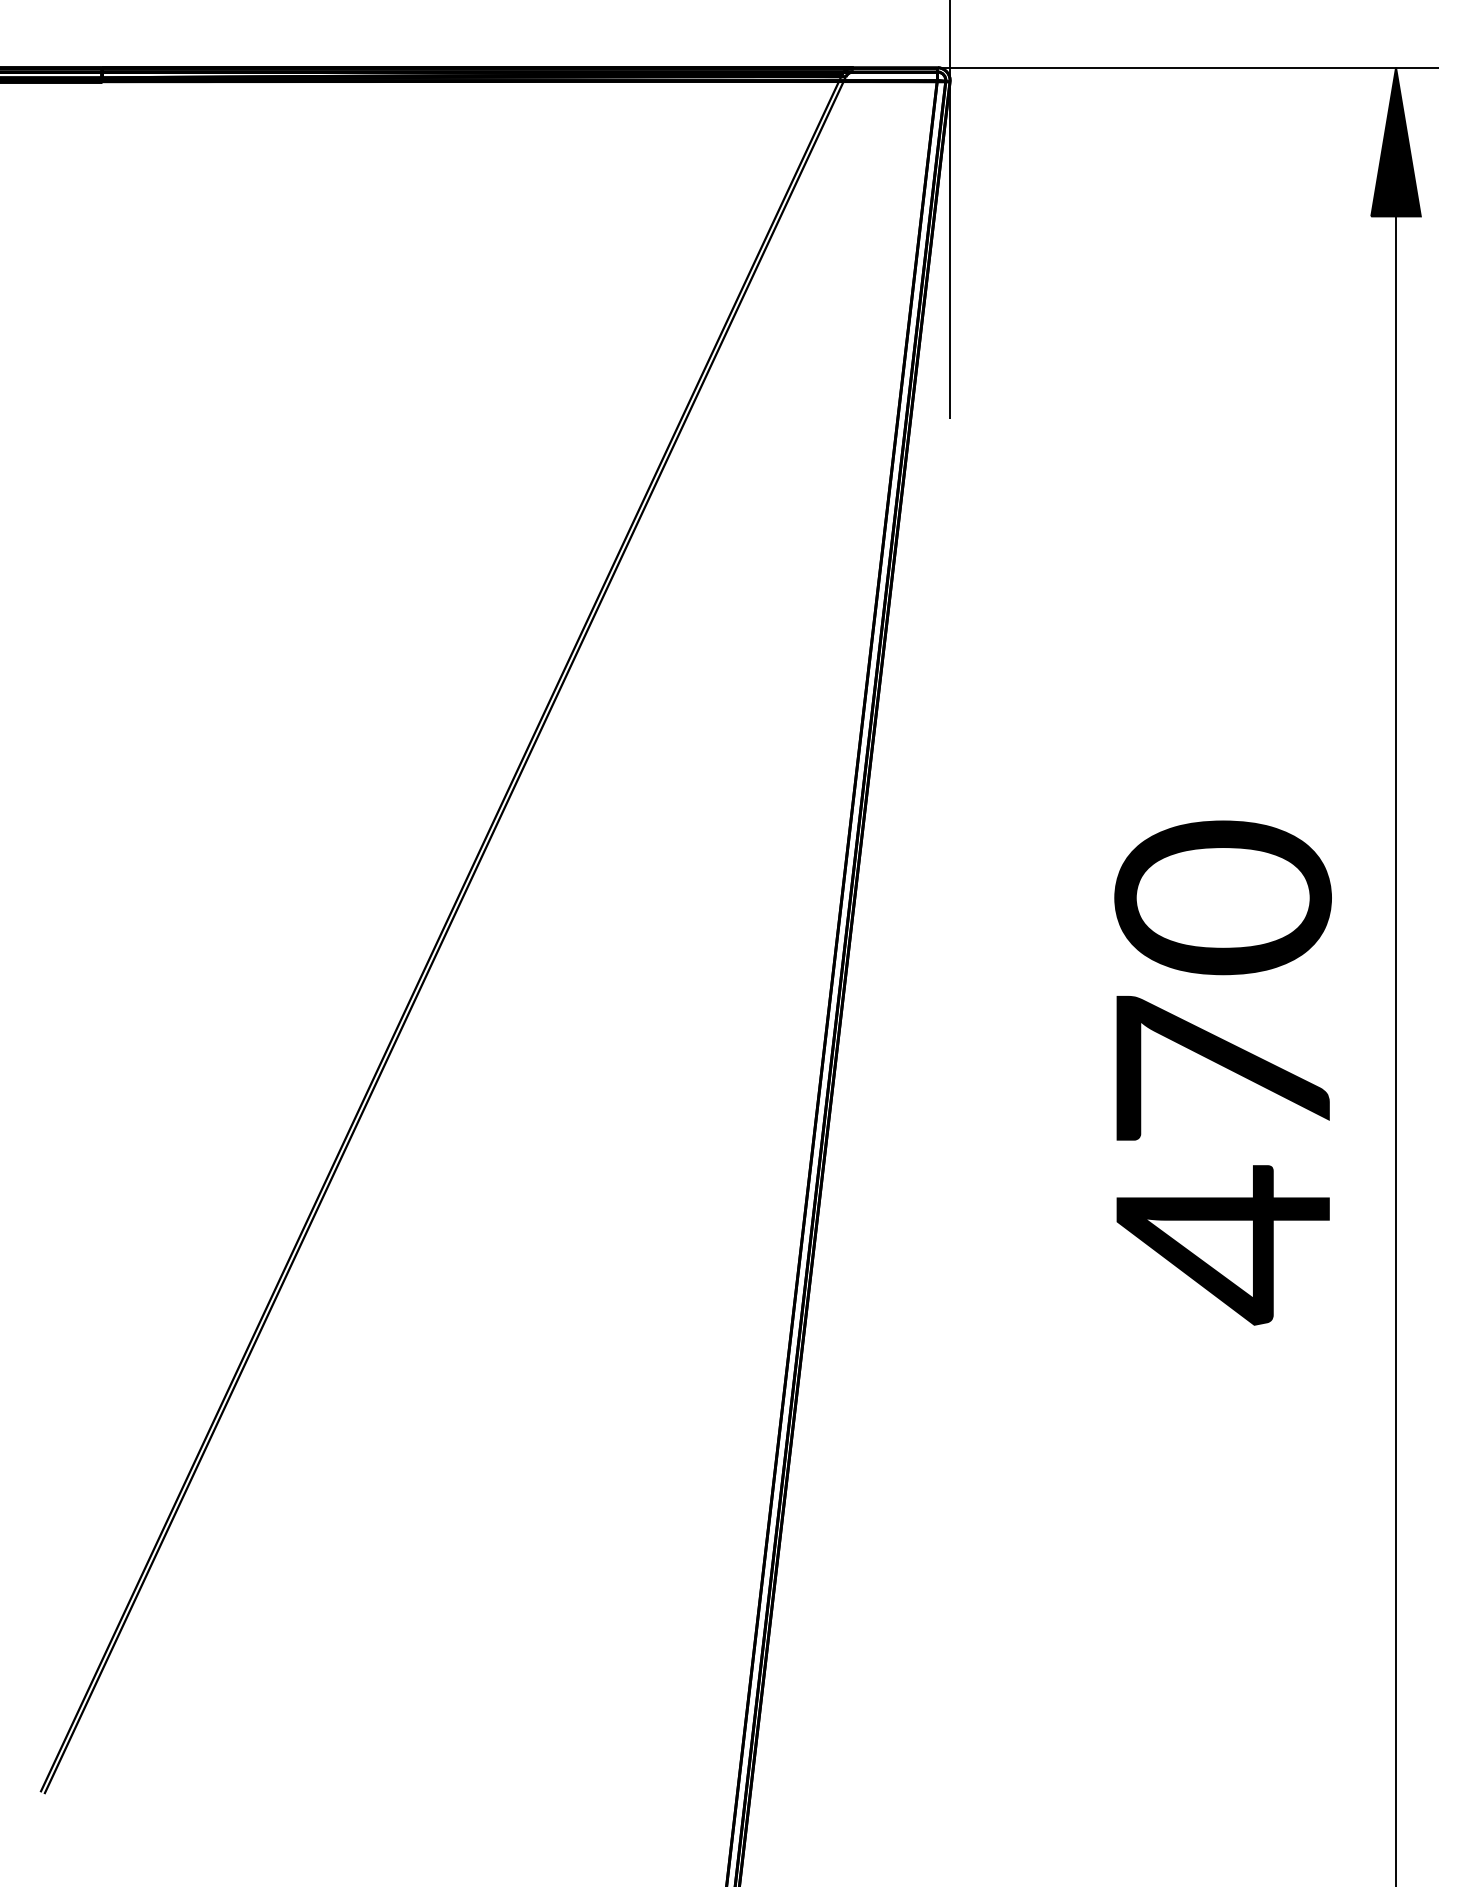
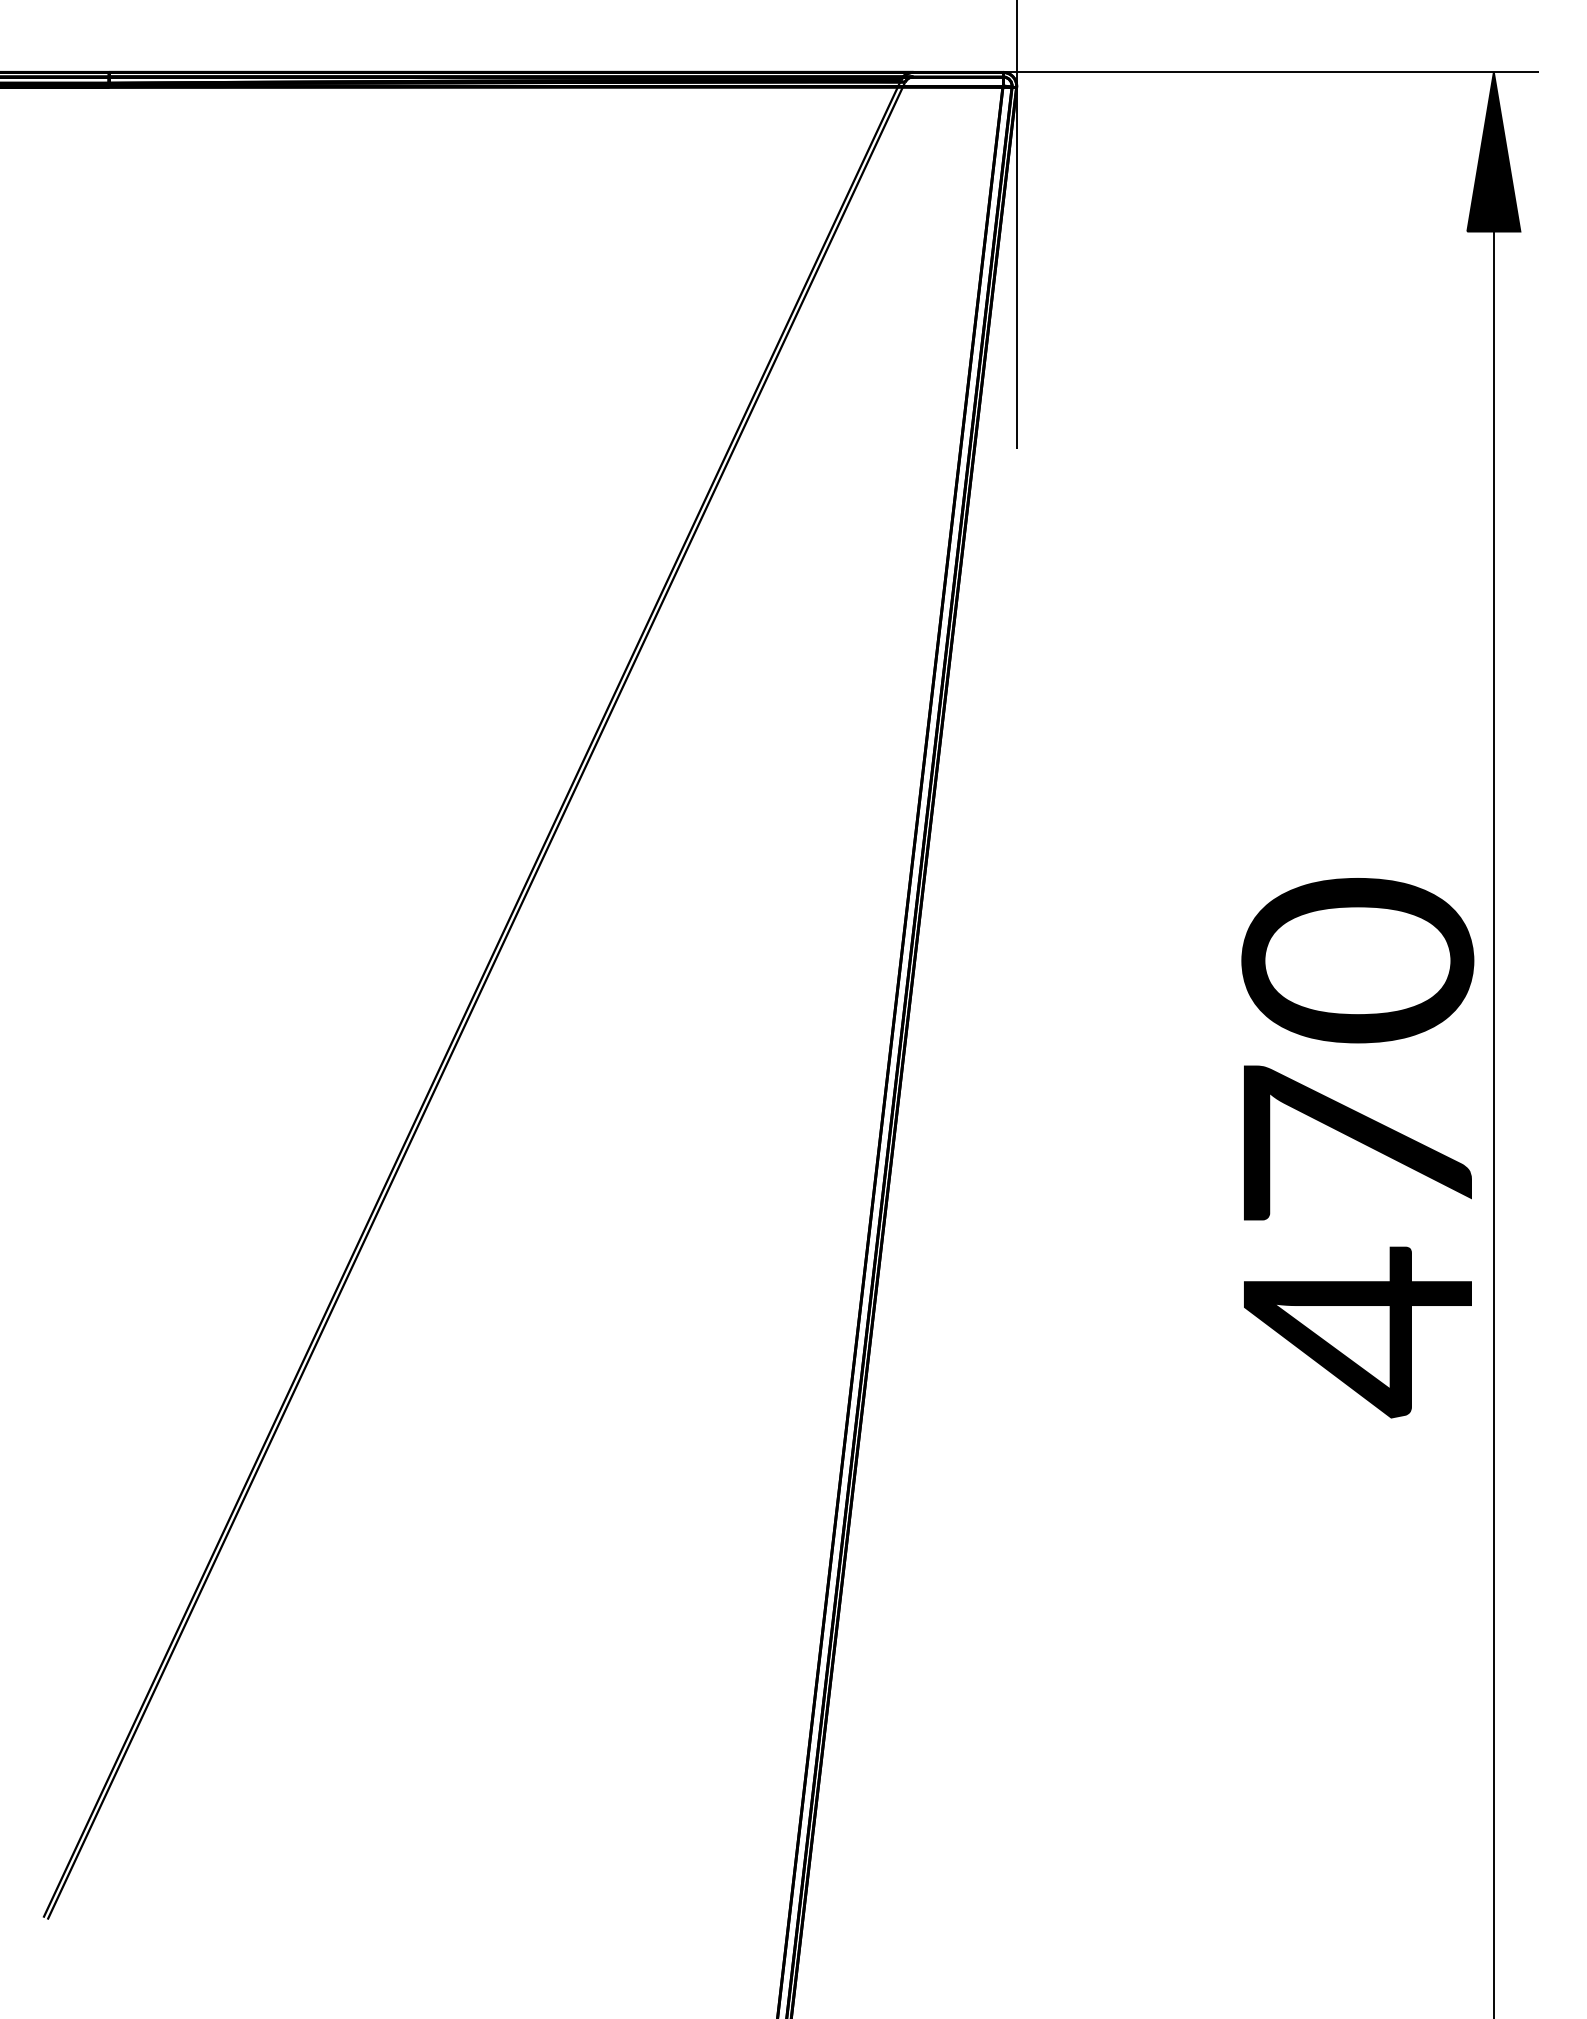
text: (1222, 1073) -> (1357, 1148), moved

